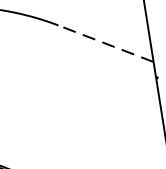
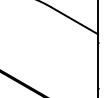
line: (105, 43) -> (74, 20), dashed -> solid

